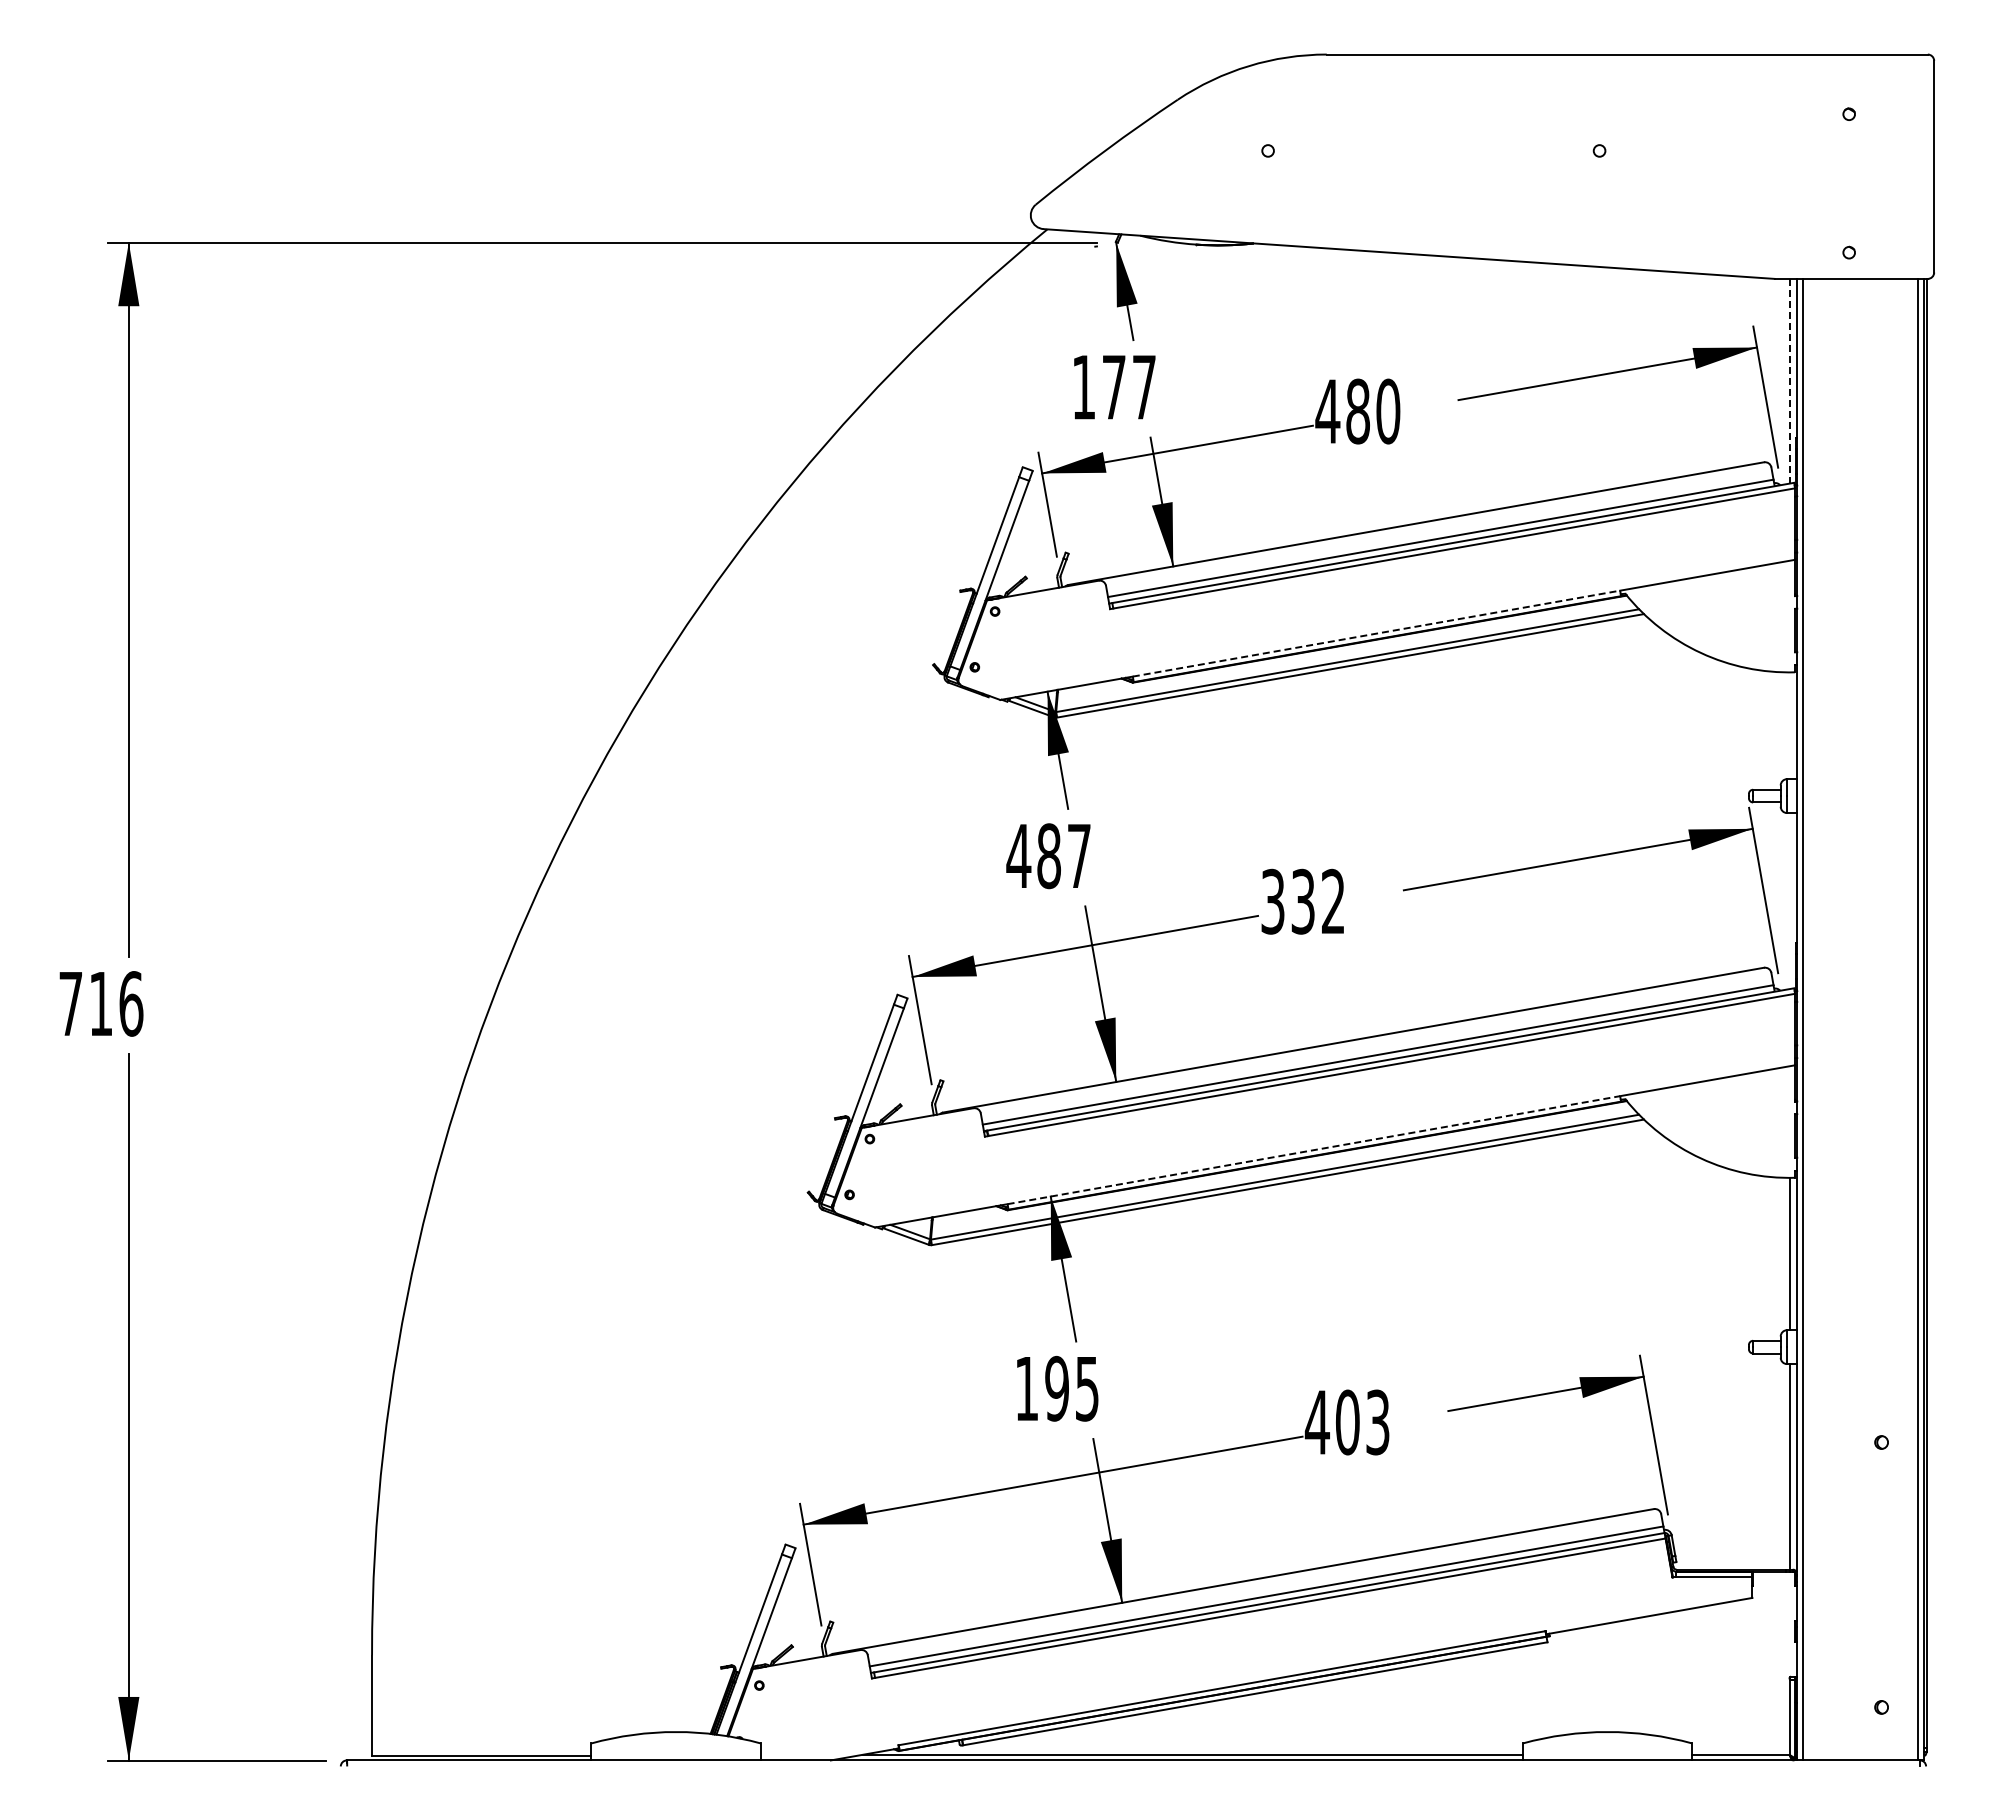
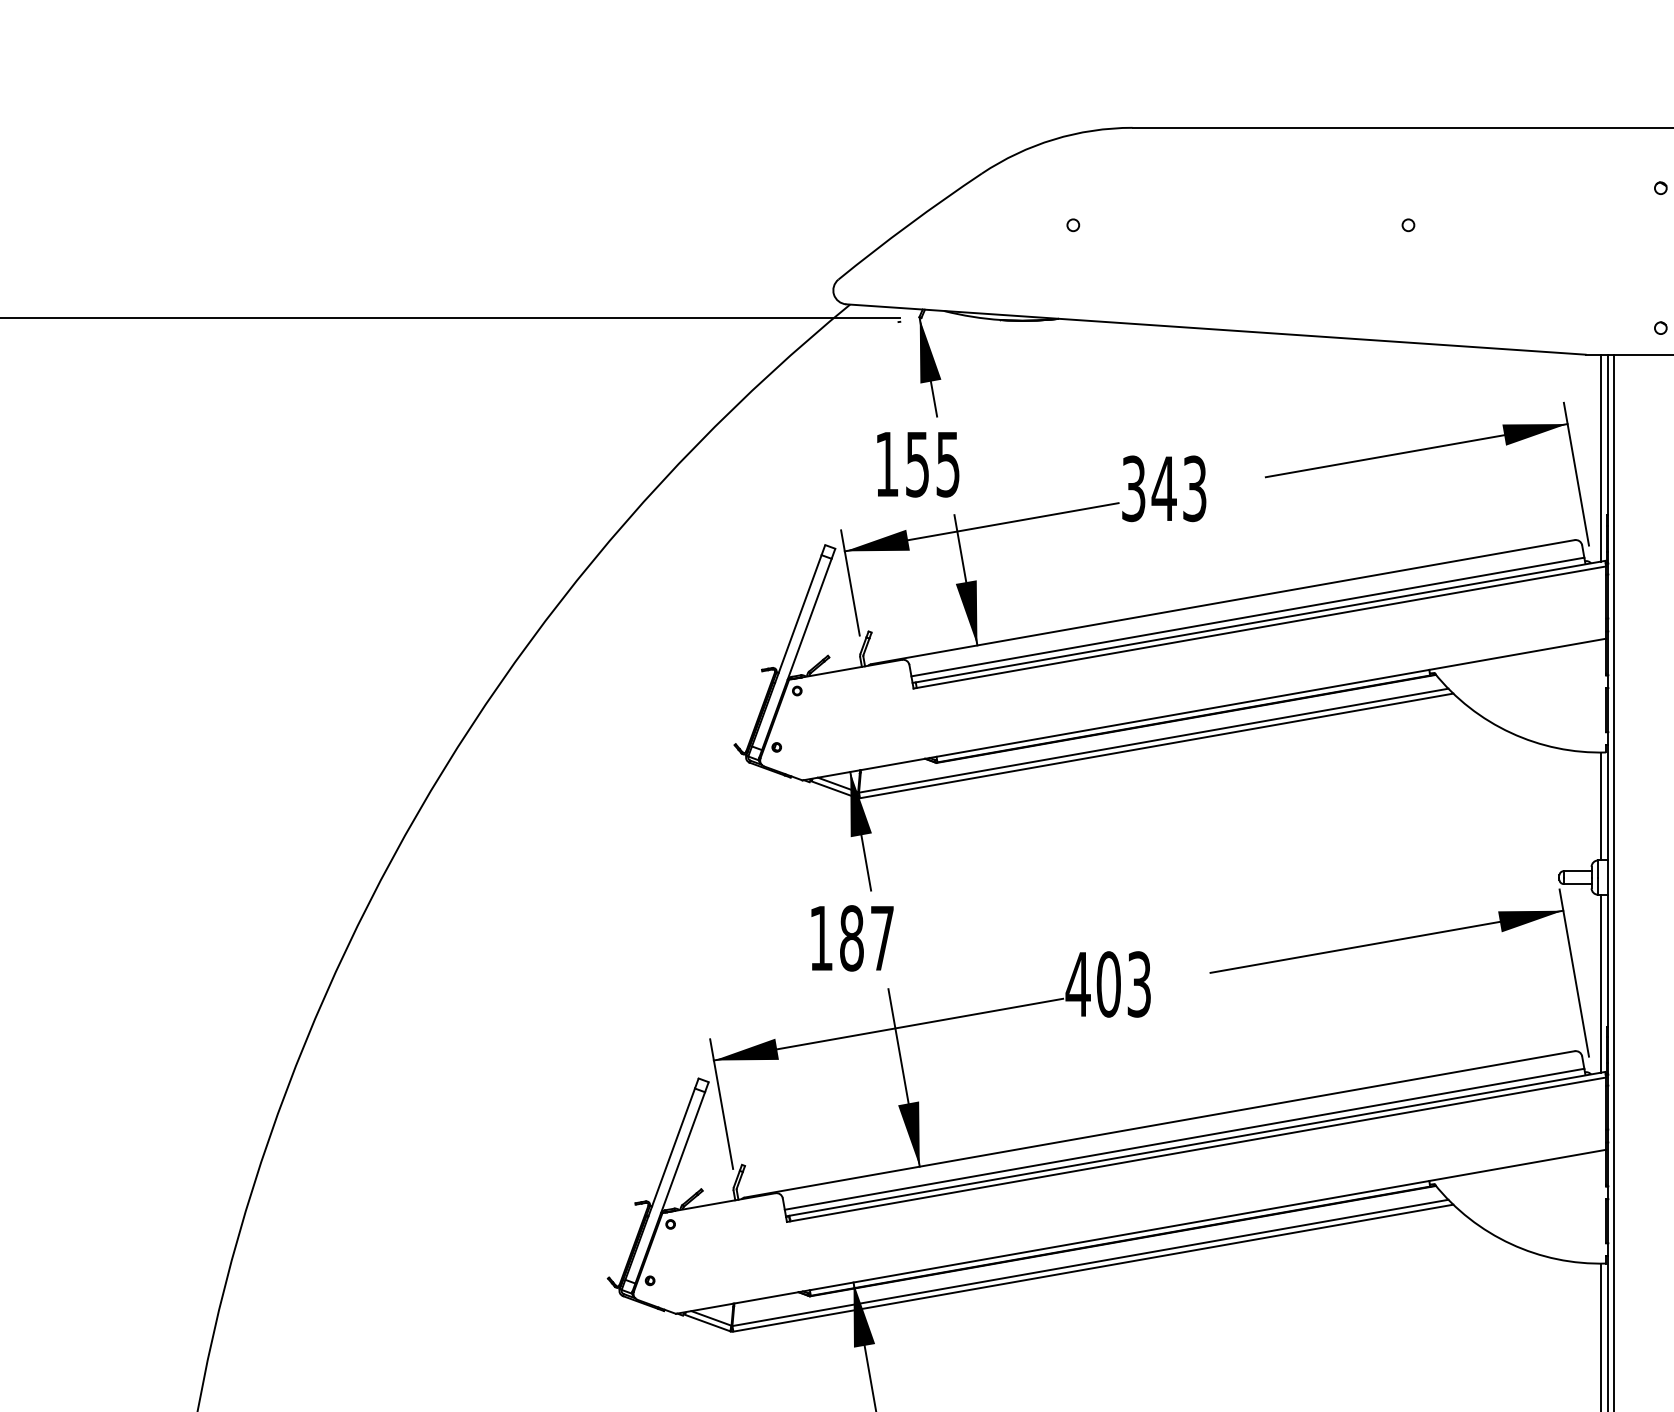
line: (1790, 381) -> (1601, 458), dashed -> solid
text: (1128, 387) -> (932, 464), 177 -> 155
text: (1357, 411) -> (1163, 488), 480 -> 343
line: (1376, 633) -> (1182, 713), dashed -> solid
line: (1790, 725) -> (1601, 806), added
text: (1018, 855) -> (820, 937), 487 -> 187
line: (1790, 900) -> (1601, 983), added
text: (1302, 901) -> (1108, 984), 332 -> 403
line: (1314, 1150) -> (1120, 1235), dashed -> solid

